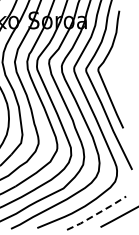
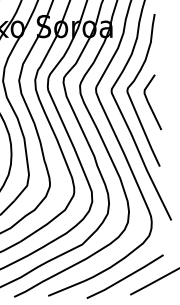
line: (115, 78) -> (149, 101), added
line: (96, 214) -> (125, 278), dashed -> solid

